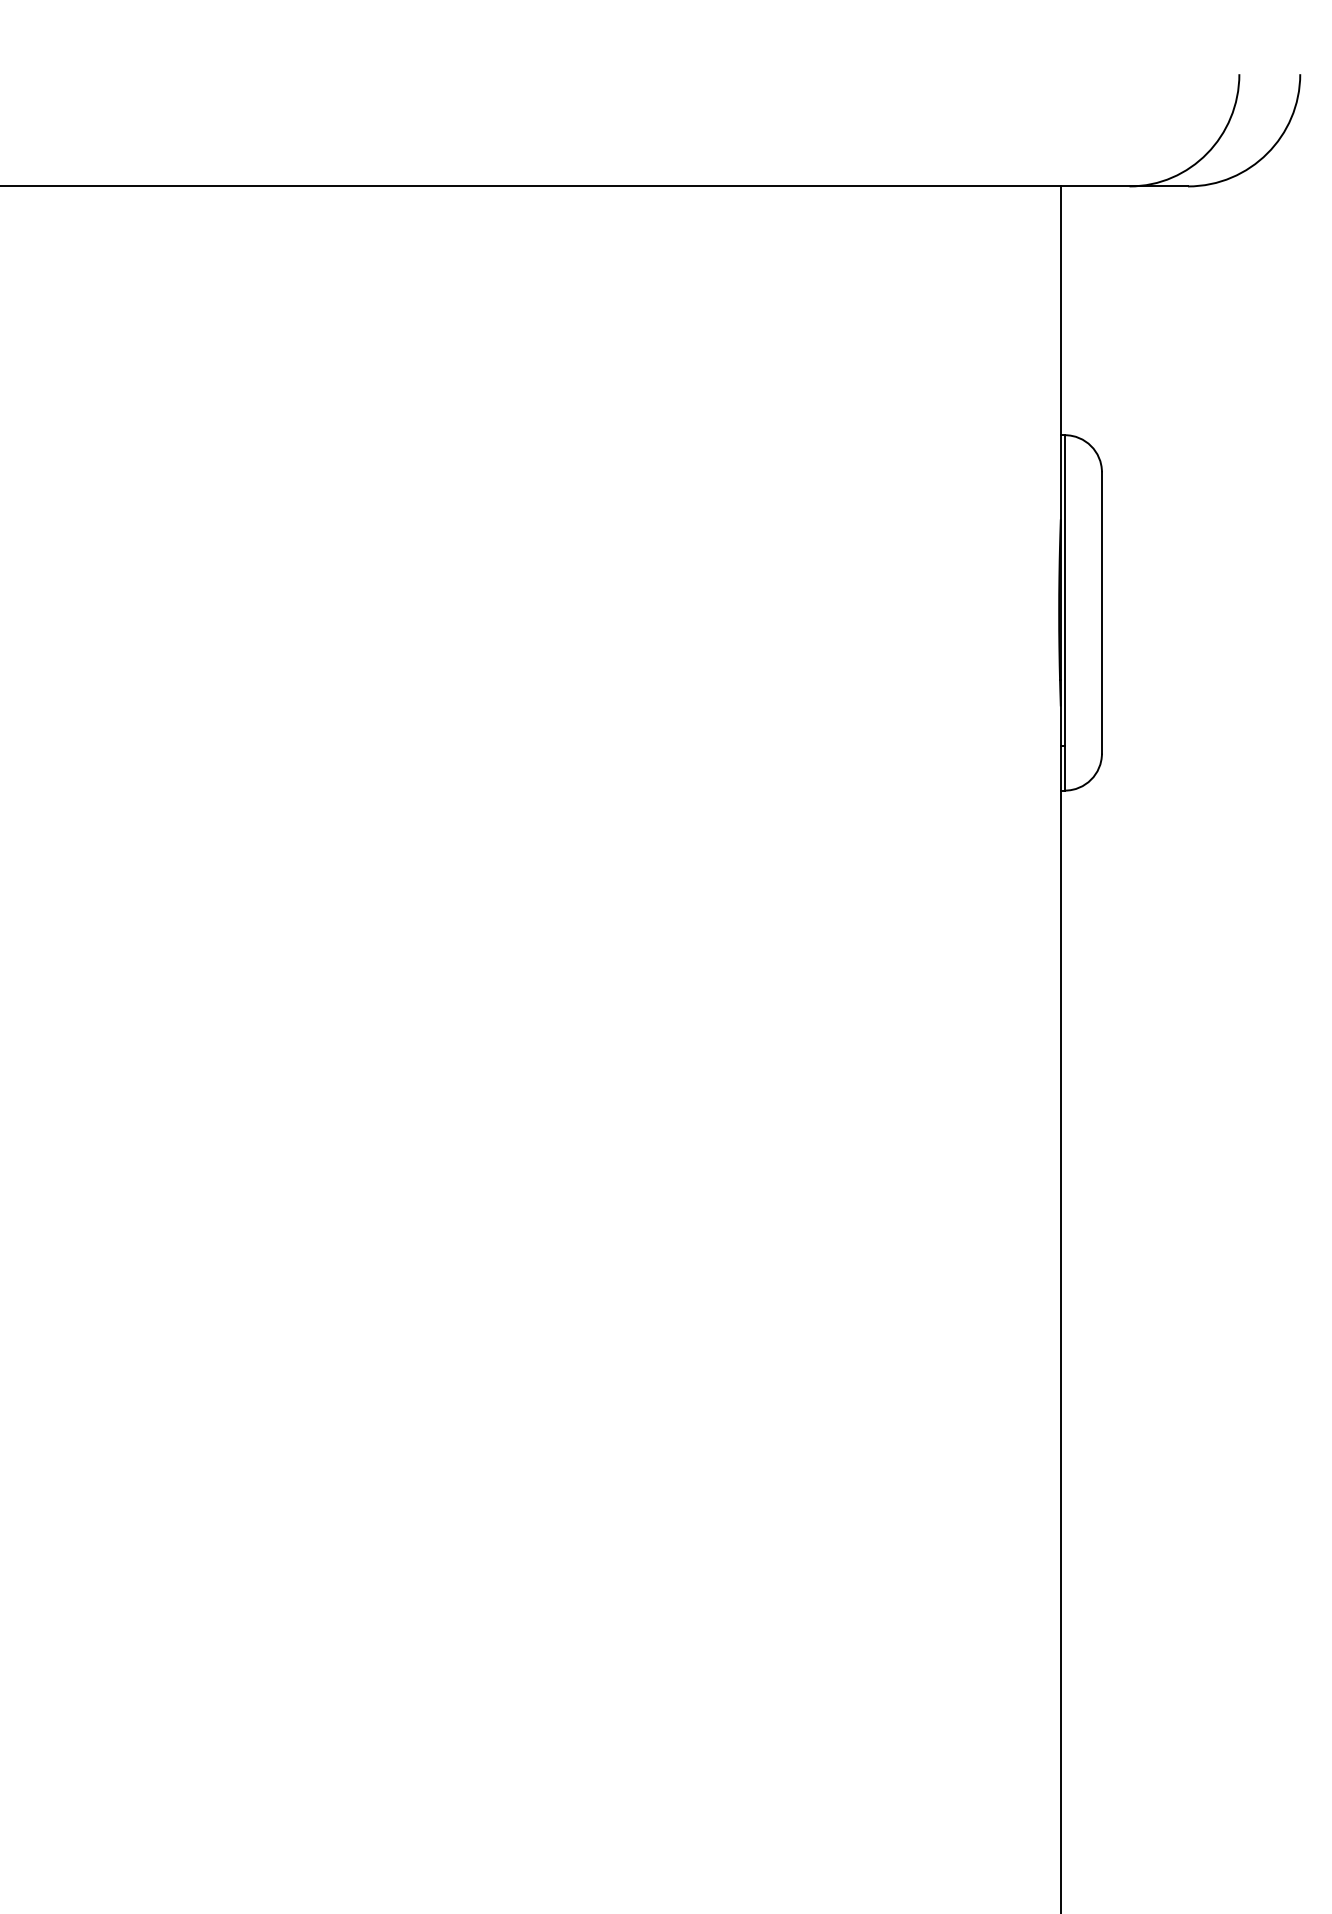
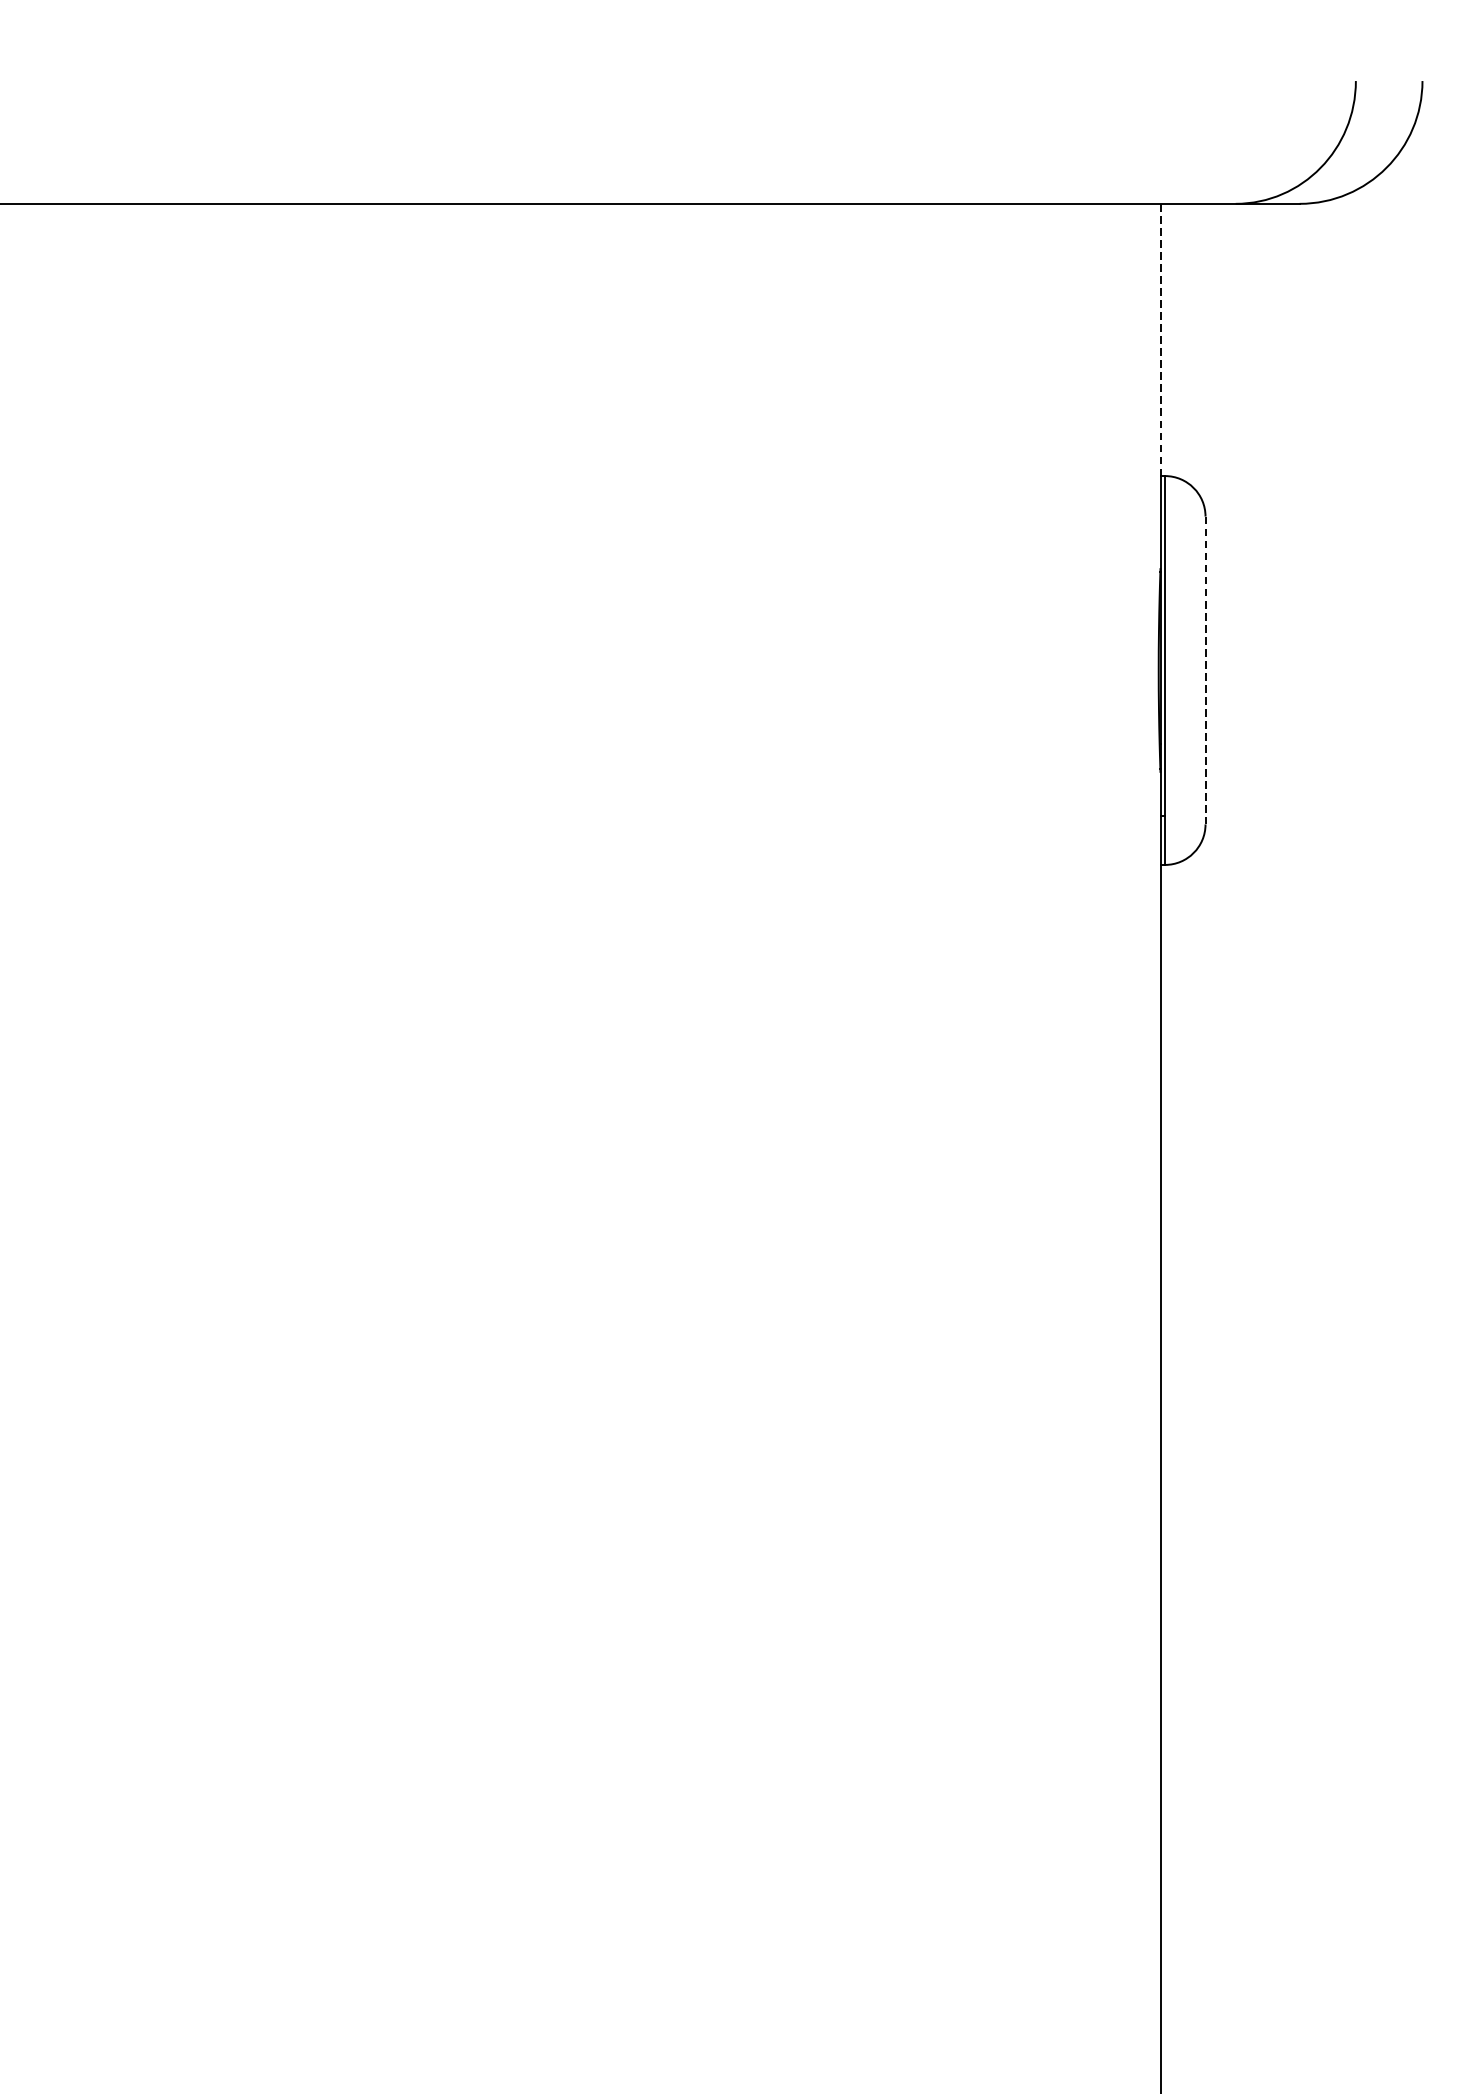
line: (1060, 311) -> (1160, 340), solid -> dashed
line: (1101, 612) -> (1205, 670), solid -> dashed

